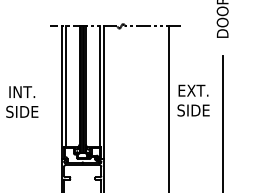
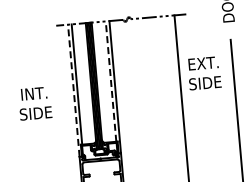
line: (99, 86) -> (110, 81), solid -> dashed
line: (61, 92) -> (73, 90), solid -> dashed
text: (193, 100) -> (204, 73), moved

